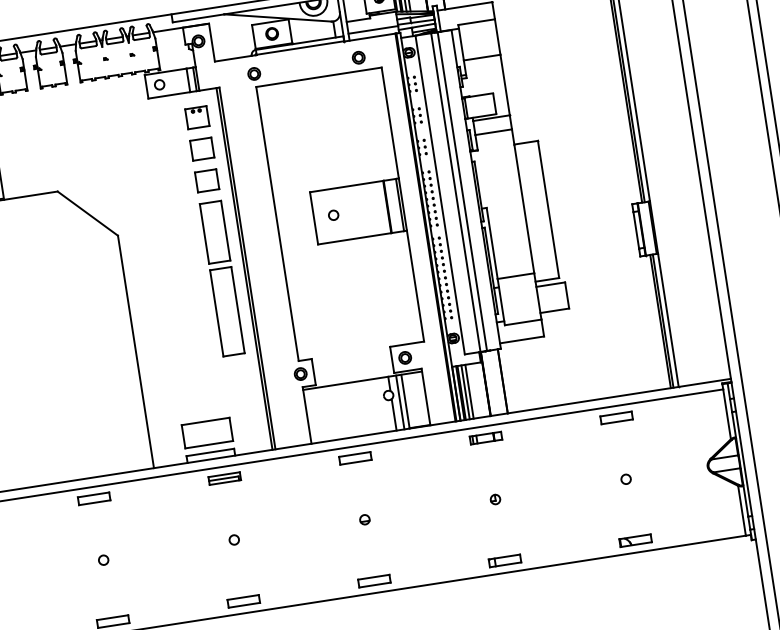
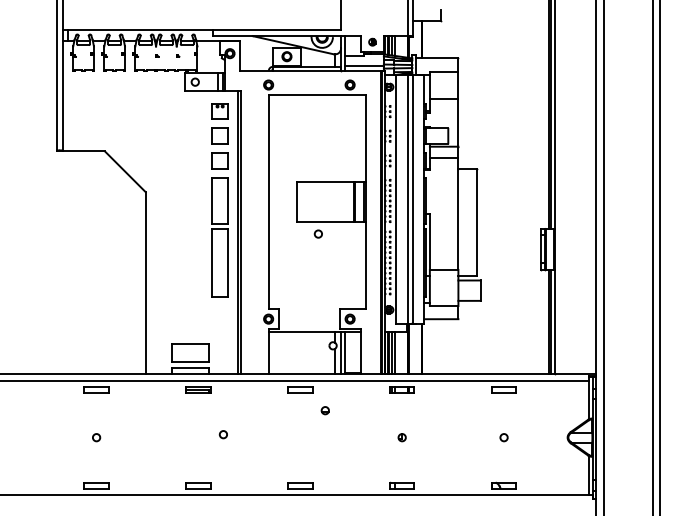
circle: (332, 214) -> (317, 233), moved
part: (363, 519) -> (324, 410), moved
circle: (233, 539) -> (222, 434), moved

